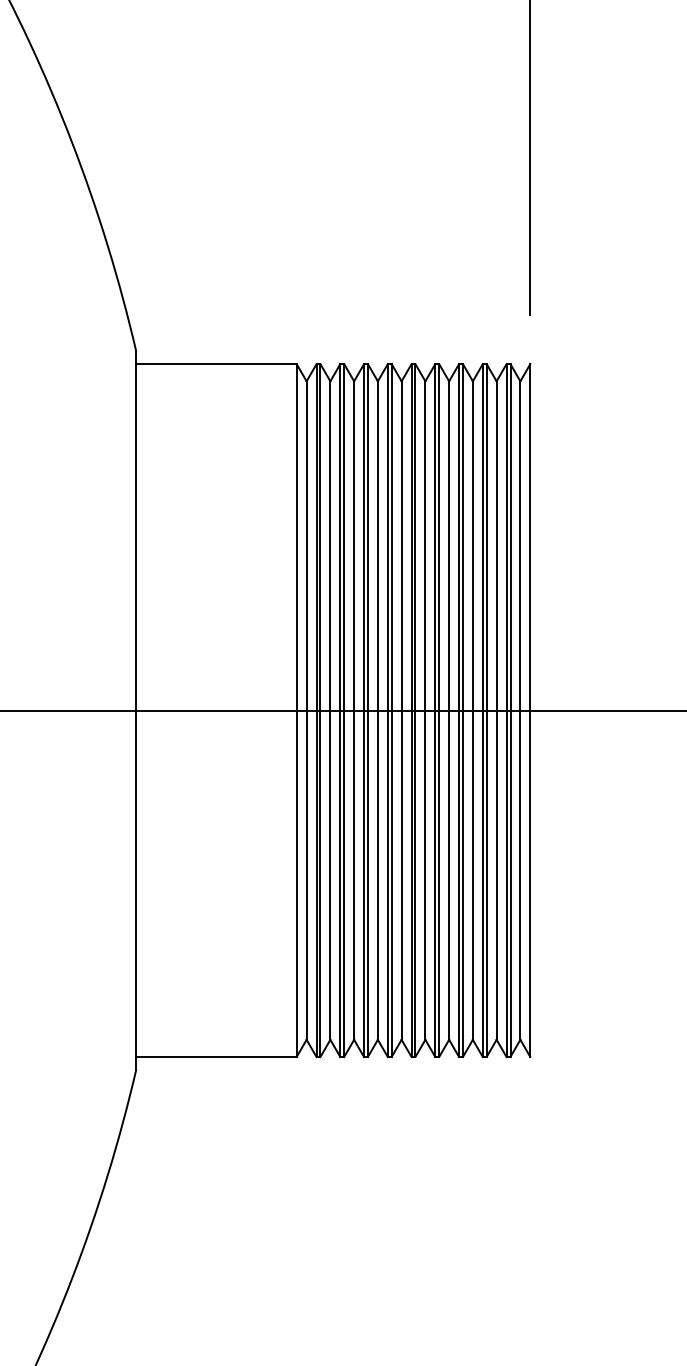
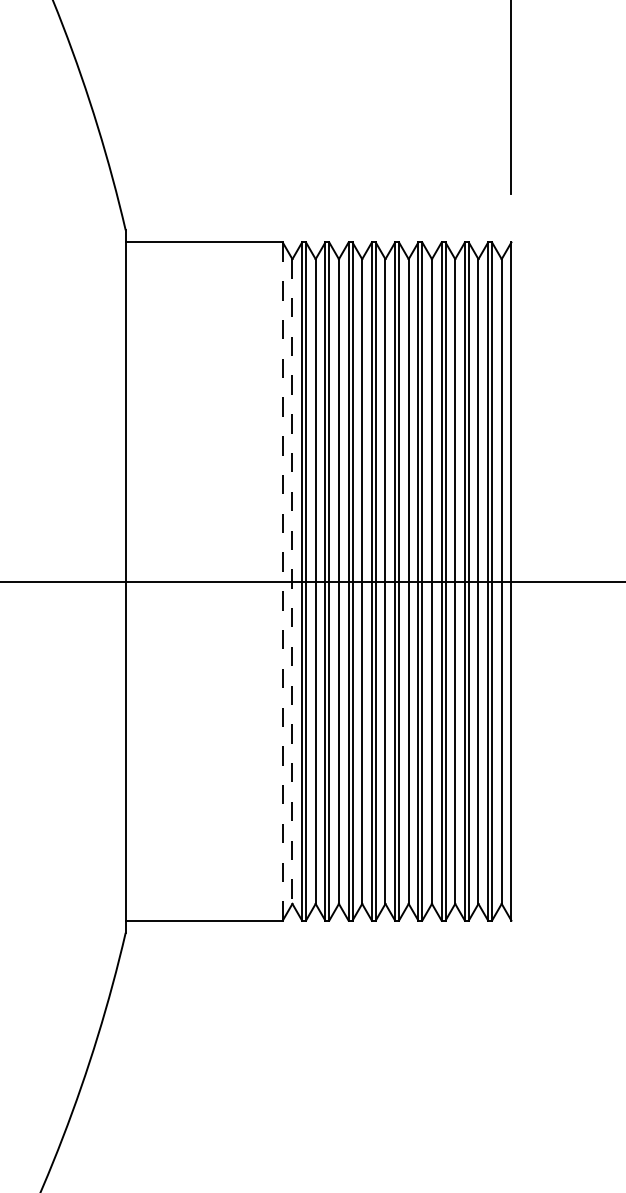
line: (296, 711) -> (282, 582), solid -> dashed
line: (306, 711) -> (292, 582), solid -> dashed

